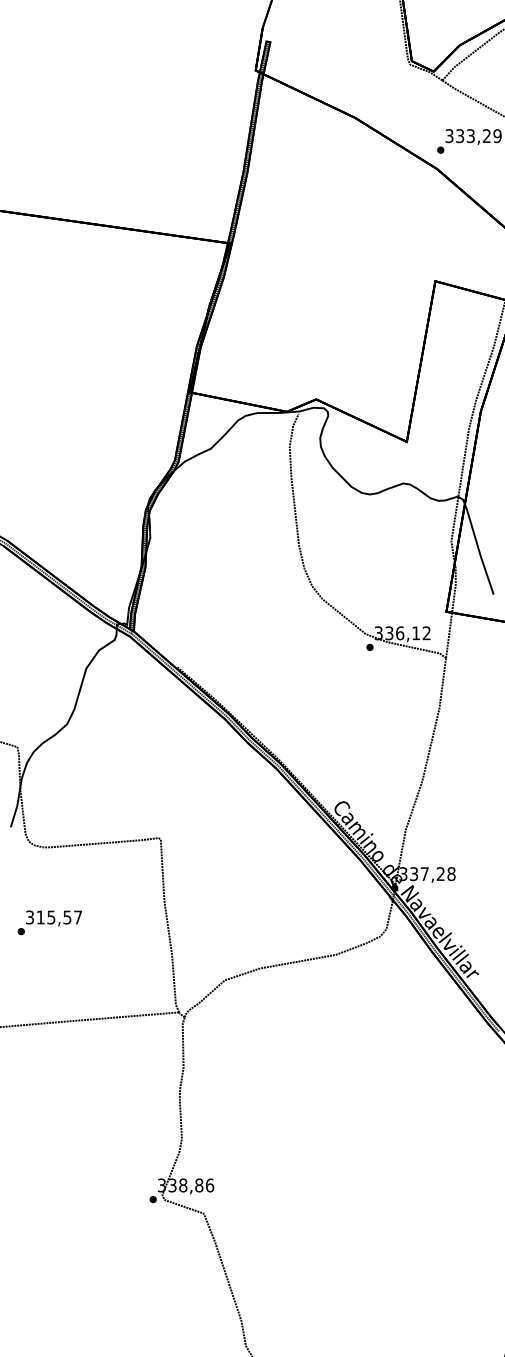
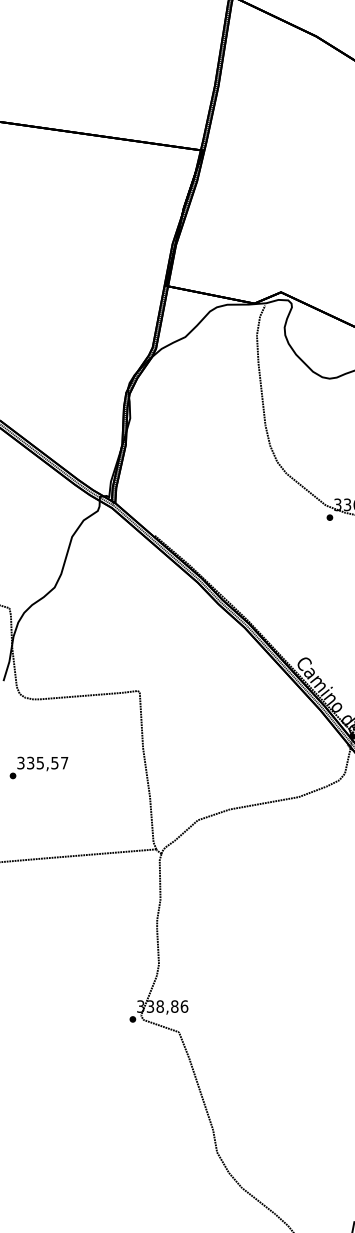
text: (40, 917) -> (30, 763), 315,57 -> 335,57

